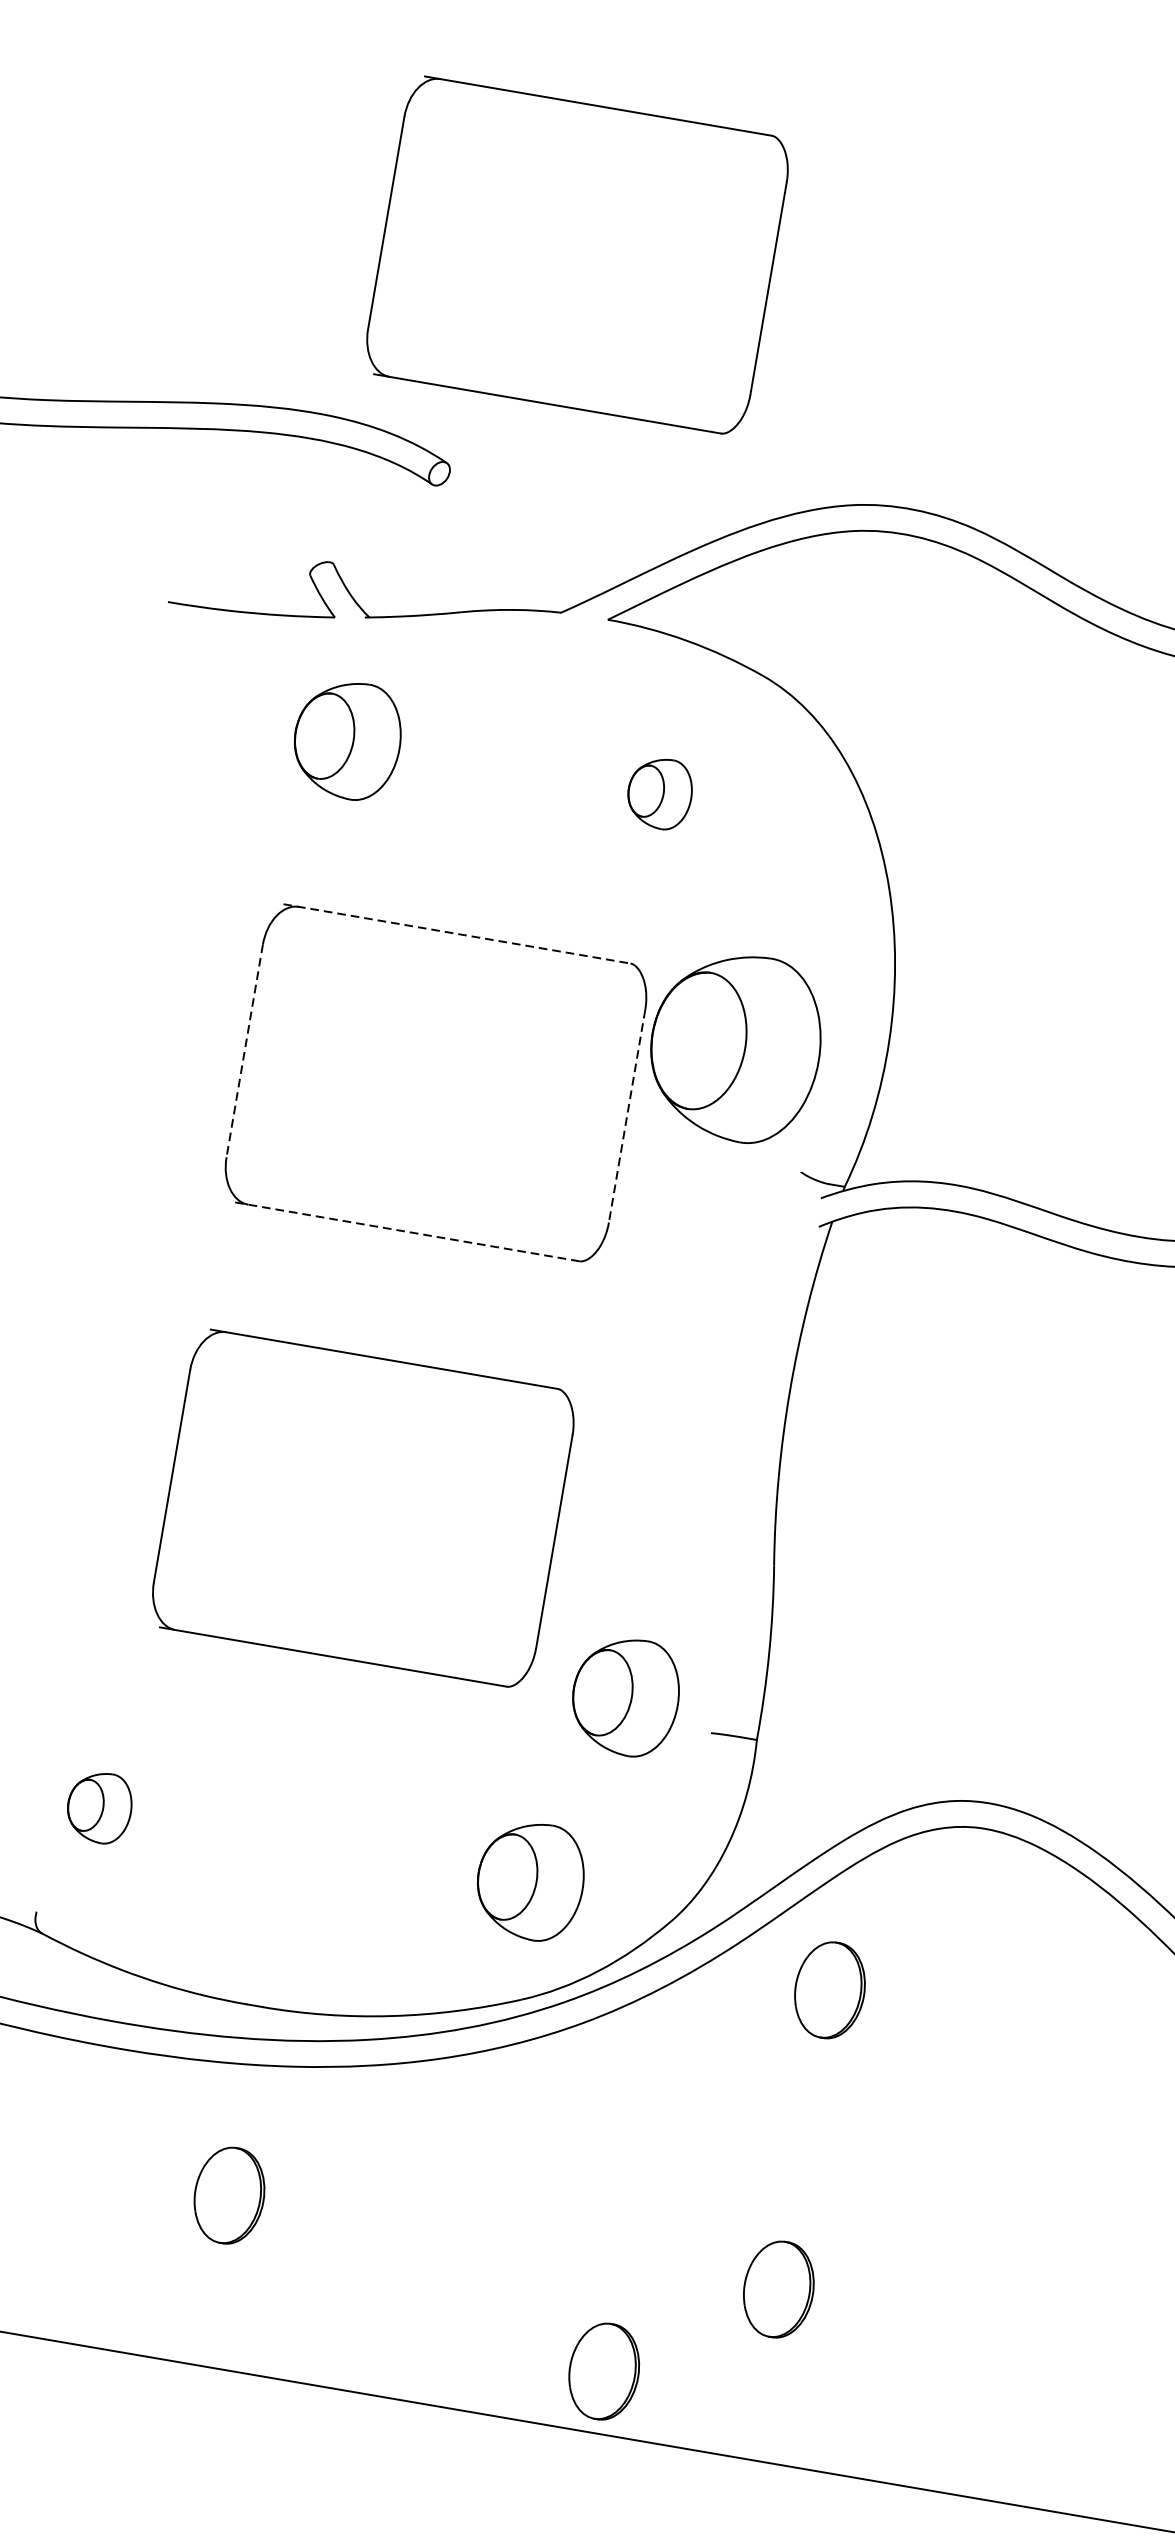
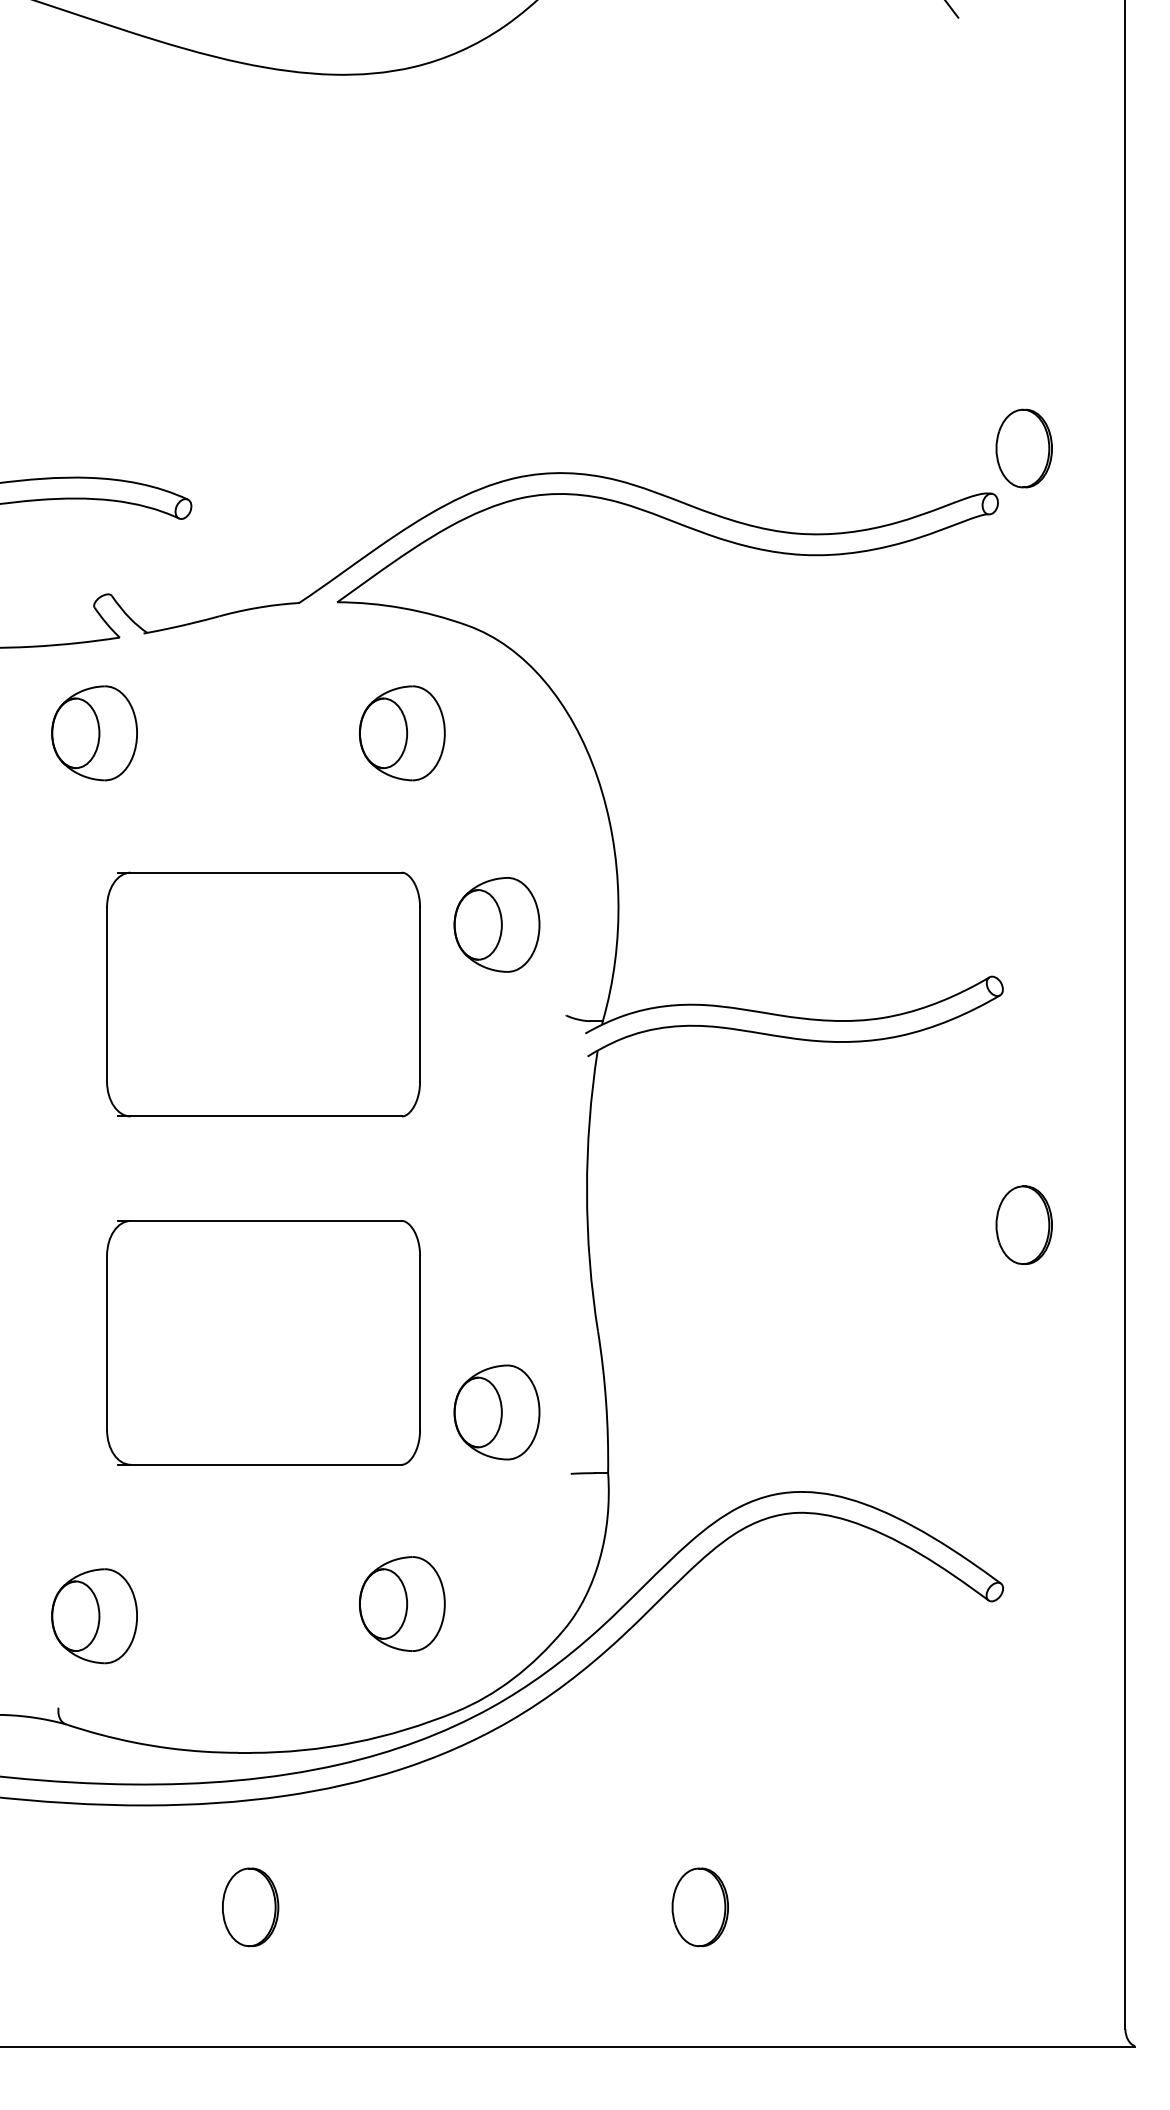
part: (577, 255) -> (263, 316), removed
part: (347, 740) -> (94, 733), moved
part: (660, 793) -> (402, 733), size x1.67
line: (457, 933) -> (260, 872), dashed -> solid
part: (735, 1046) -> (496, 924), size x0.62
line: (245, 1052) -> (107, 995), dashed -> solid
line: (627, 1117) -> (420, 995), dashed -> solid
line: (405, 1231) -> (259, 1116), dashed -> solid
part: (625, 1696) -> (496, 1412), moved
part: (99, 1807) -> (94, 1616), size x1.67
part: (530, 1880) -> (402, 1603), moved
part: (828, 1990) -> (699, 1662), removed
part: (604, 2371) -> (572, 1996), removed

